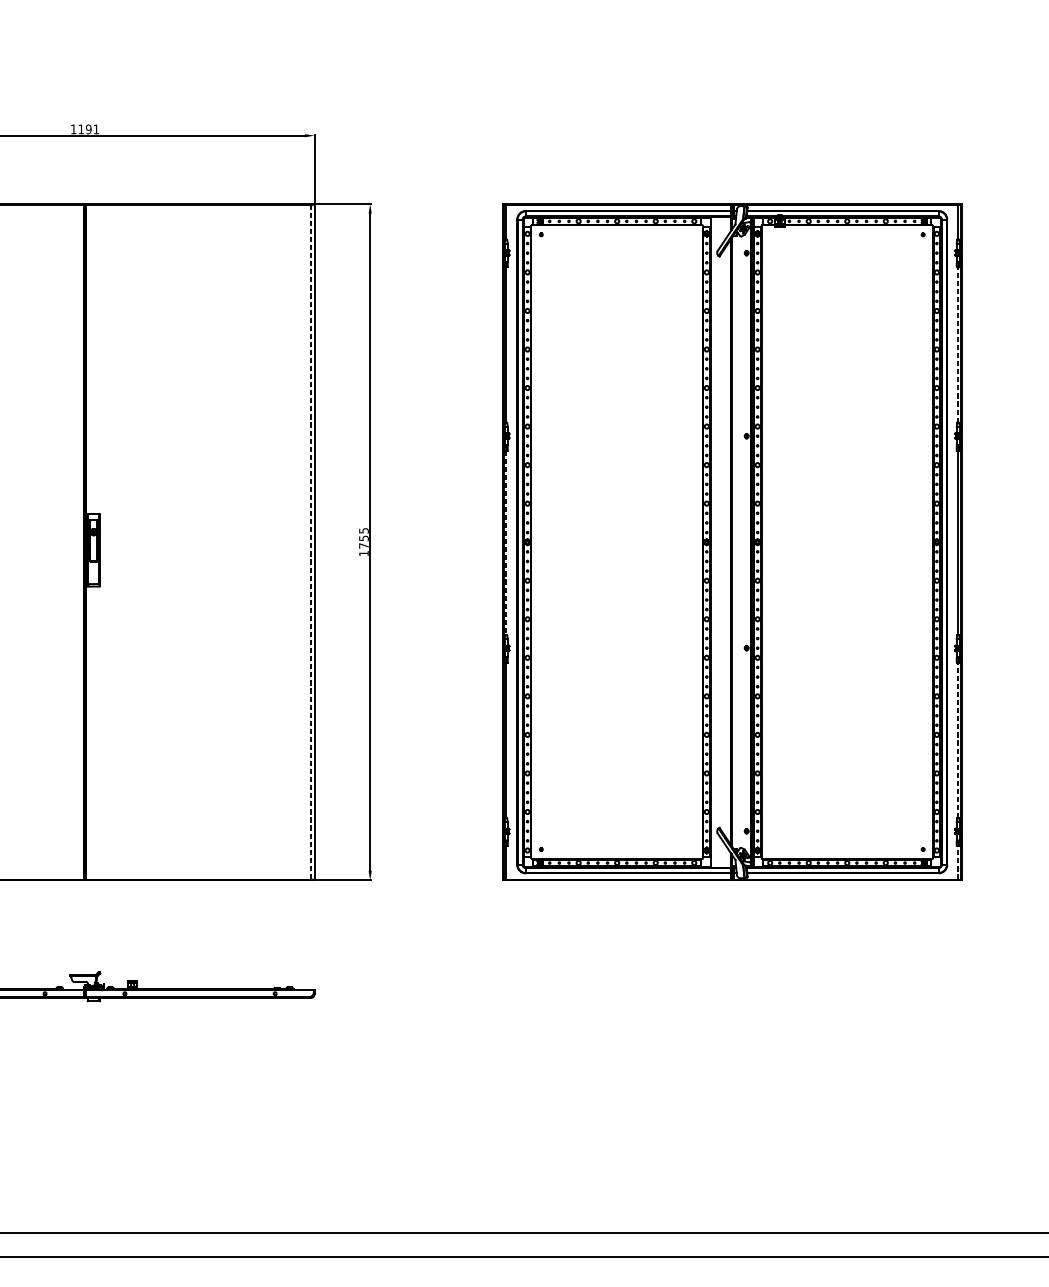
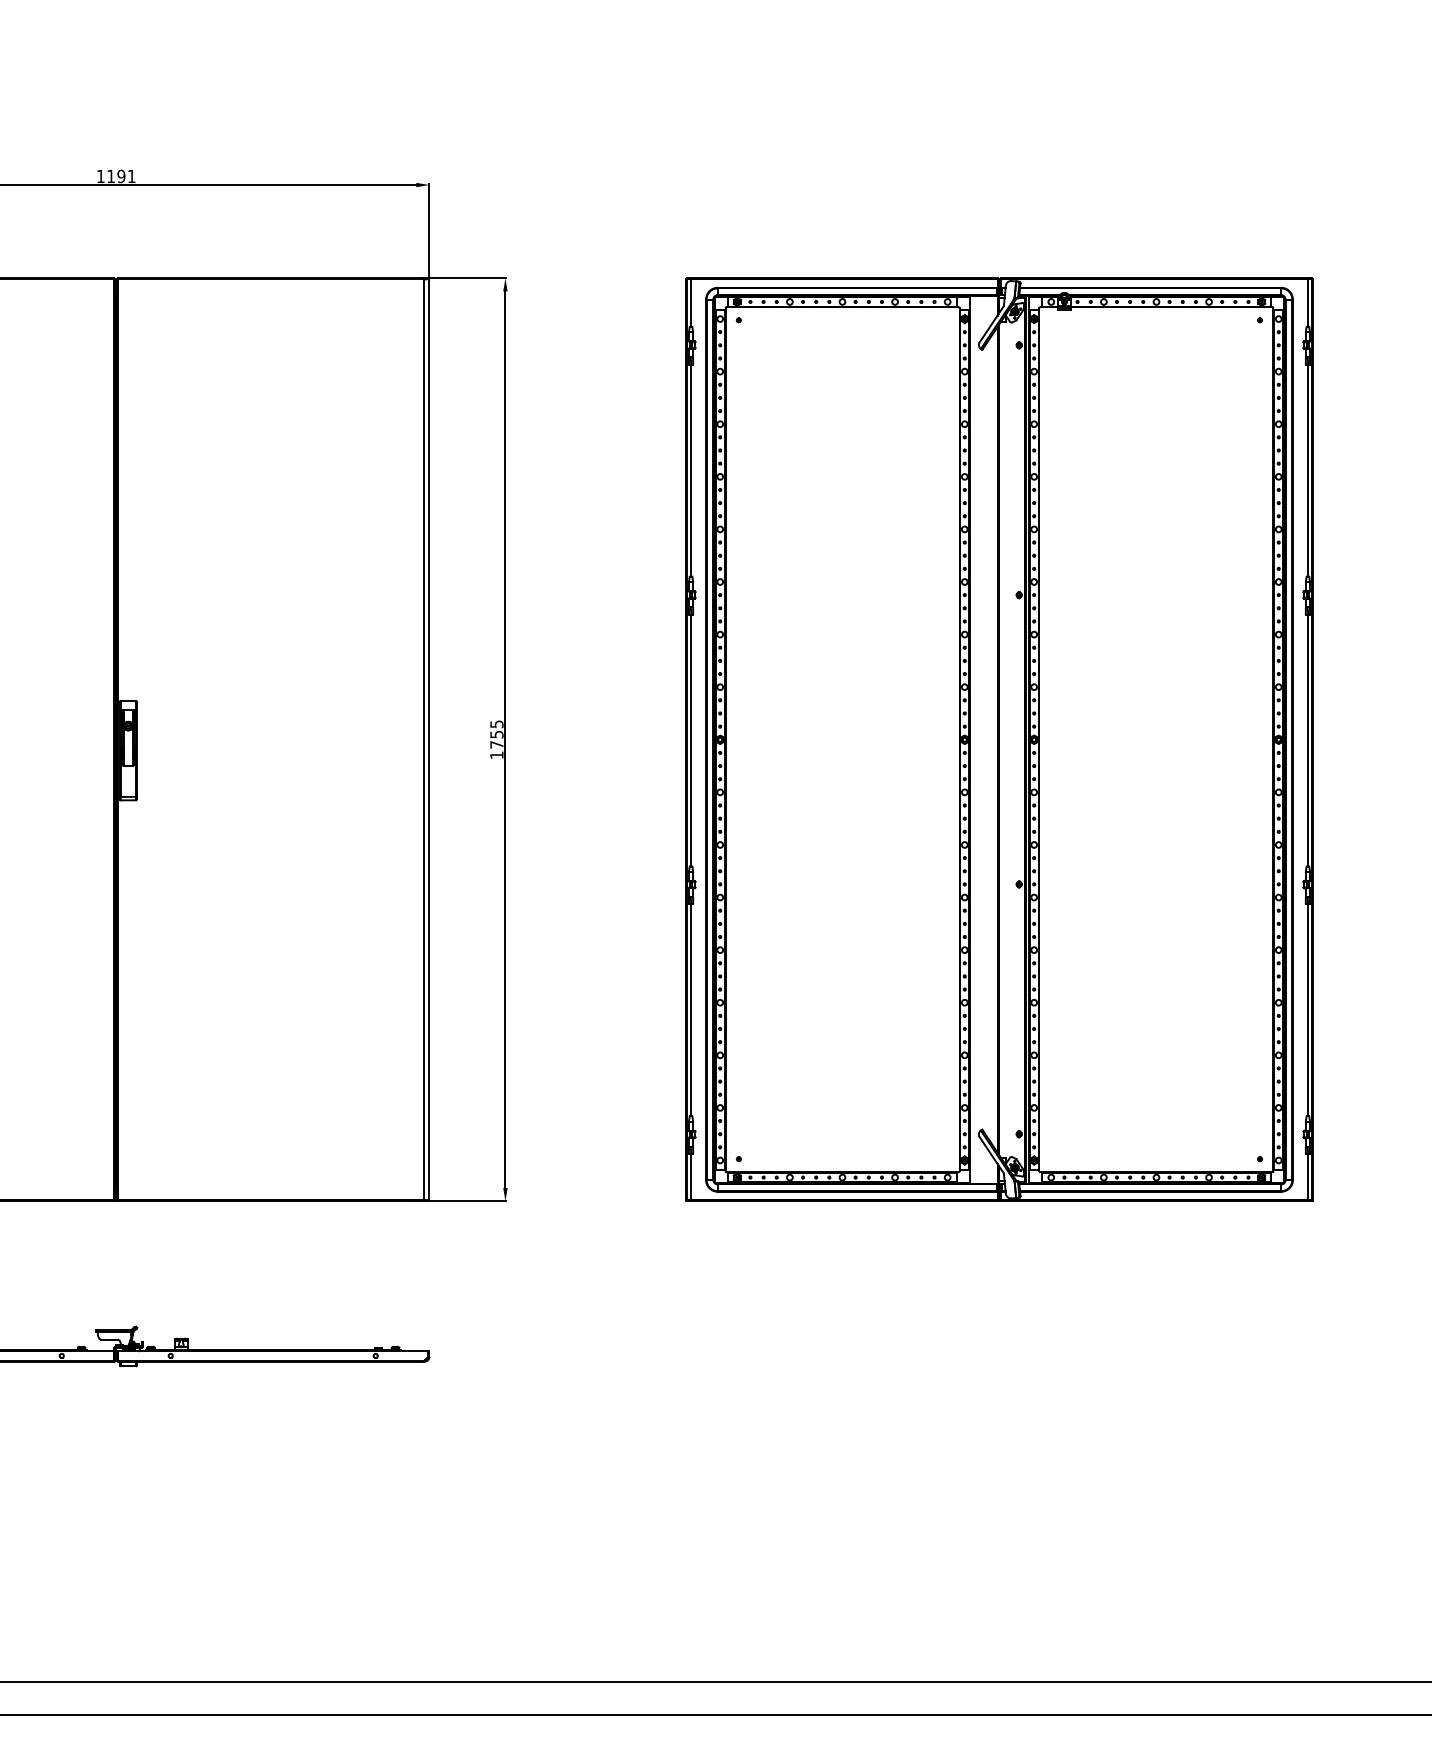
line: (957, 344) -> (1307, 470), dashed -> solid
line: (310, 542) -> (424, 740), dashed -> solid
line: (506, 542) -> (691, 740), dashed -> solid
line: (957, 740) -> (1307, 1010), dashed -> solid
line: (957, 862) -> (1307, 1177), dashed -> solid

